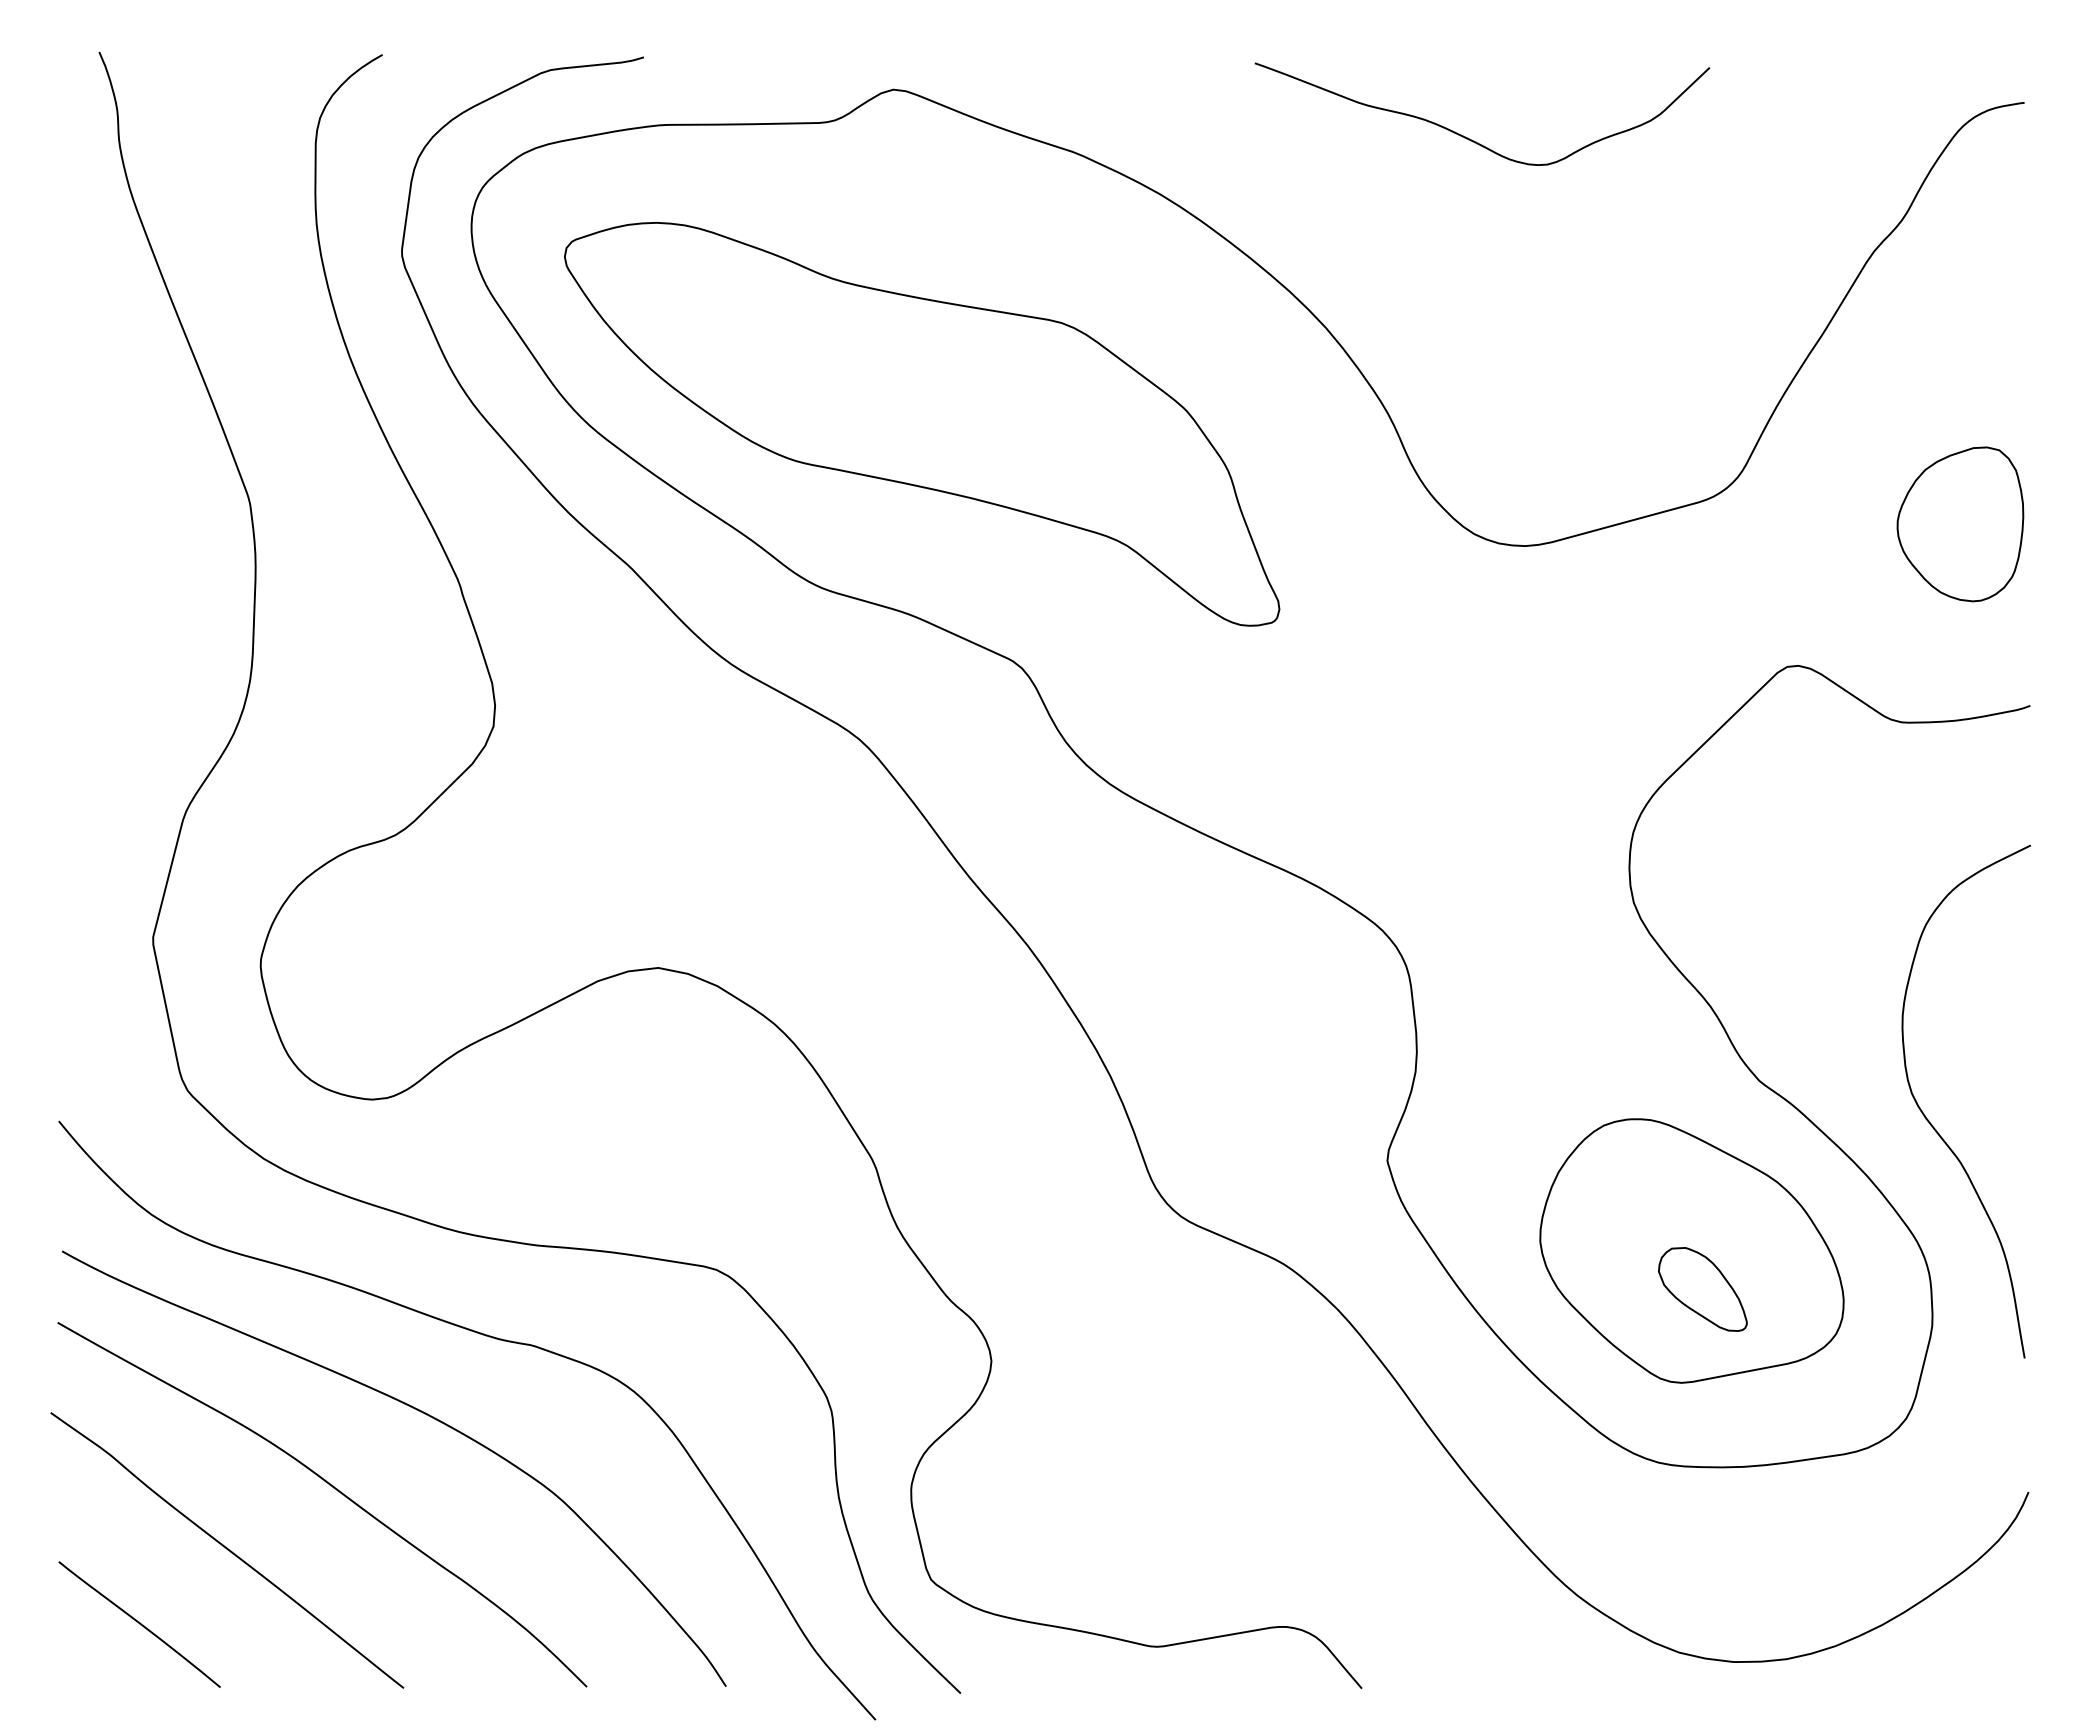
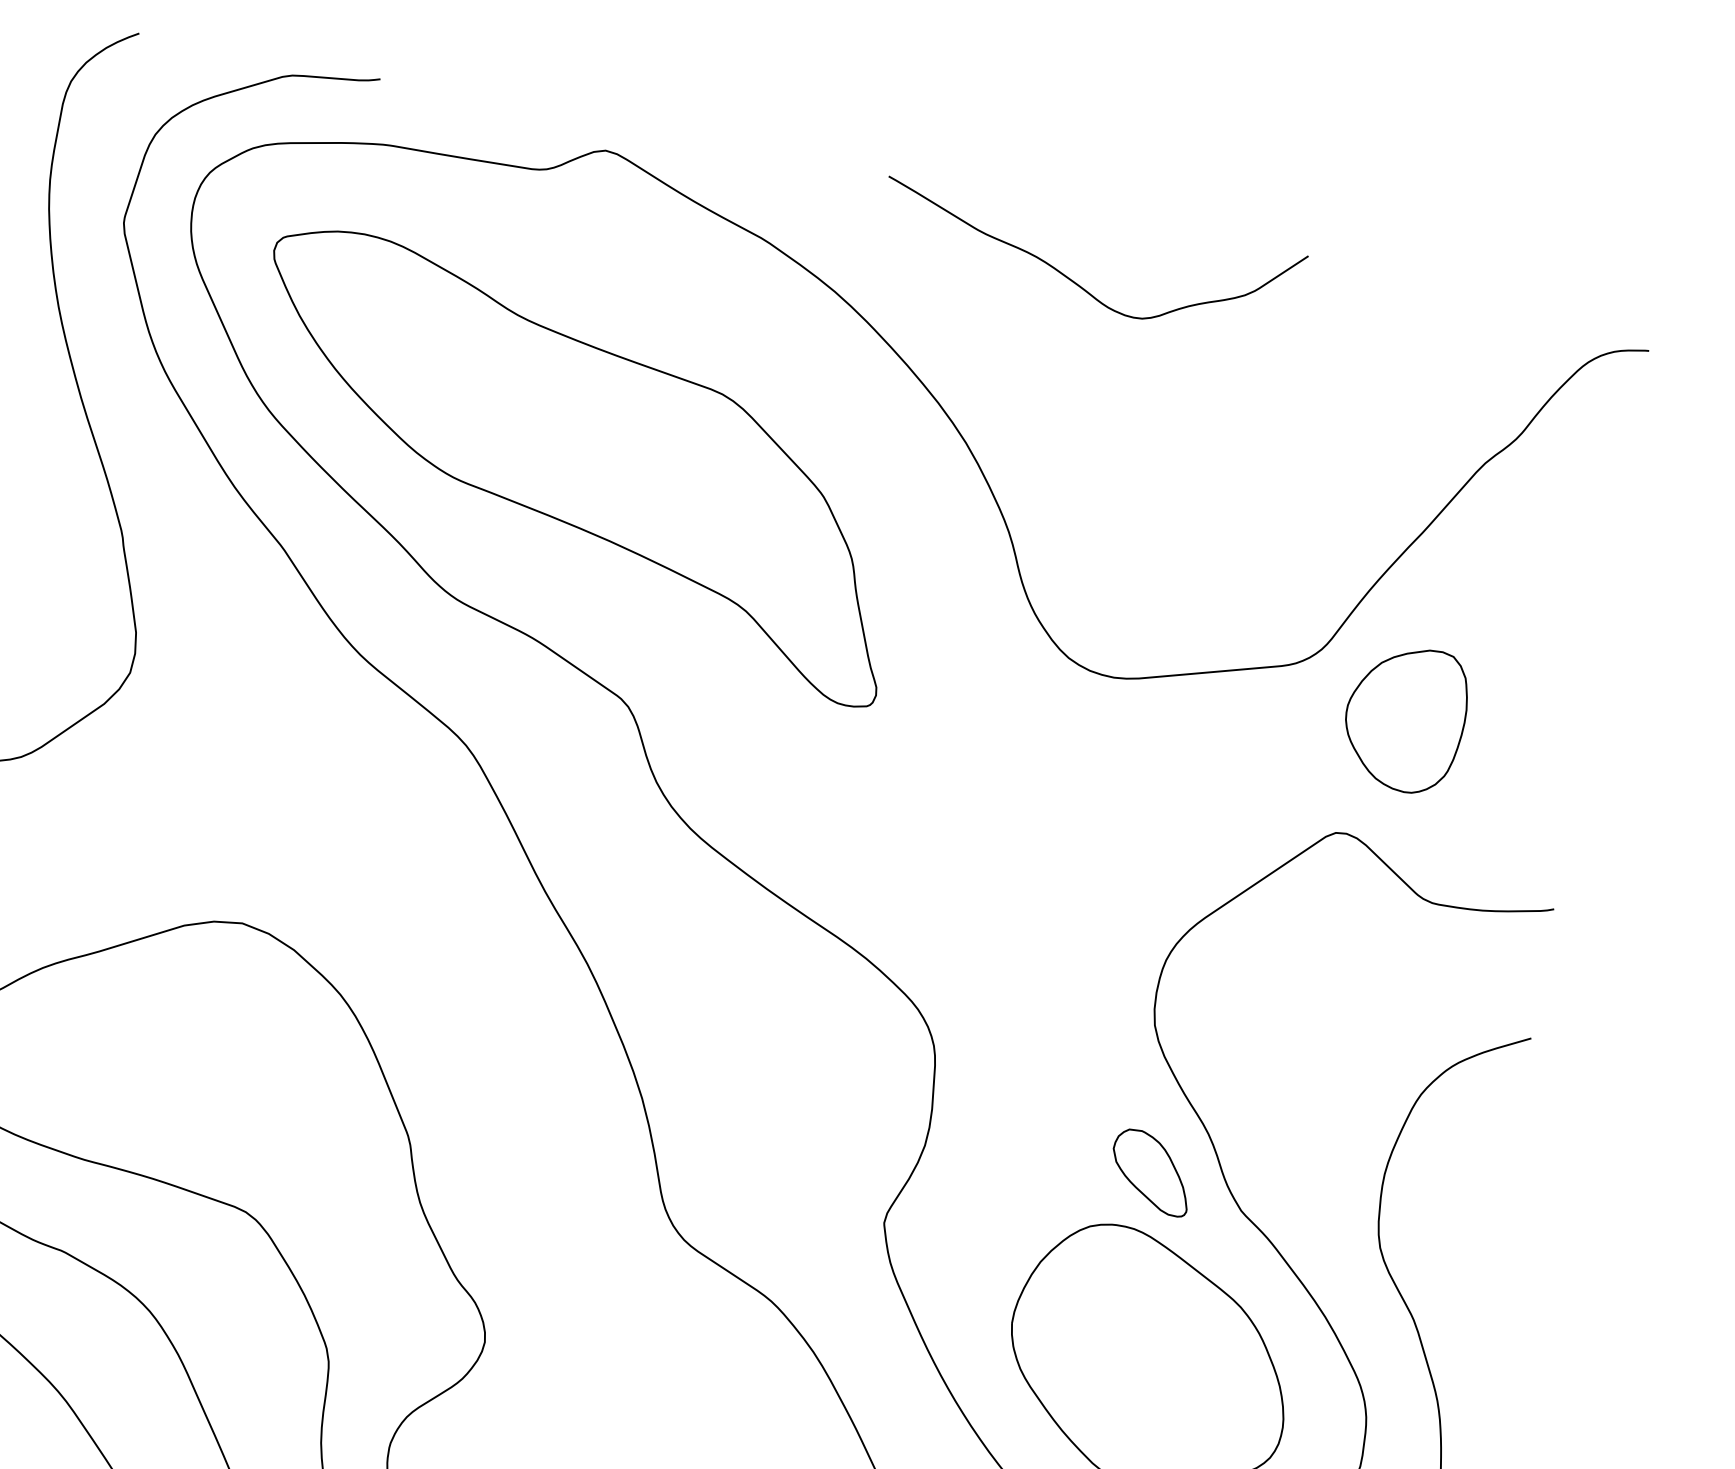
curve: (1469, 138) -> (1074, 281), moved
part: (1960, 524) -> (1405, 719), moved
part: (1702, 1289) -> (1151, 1172), moved

